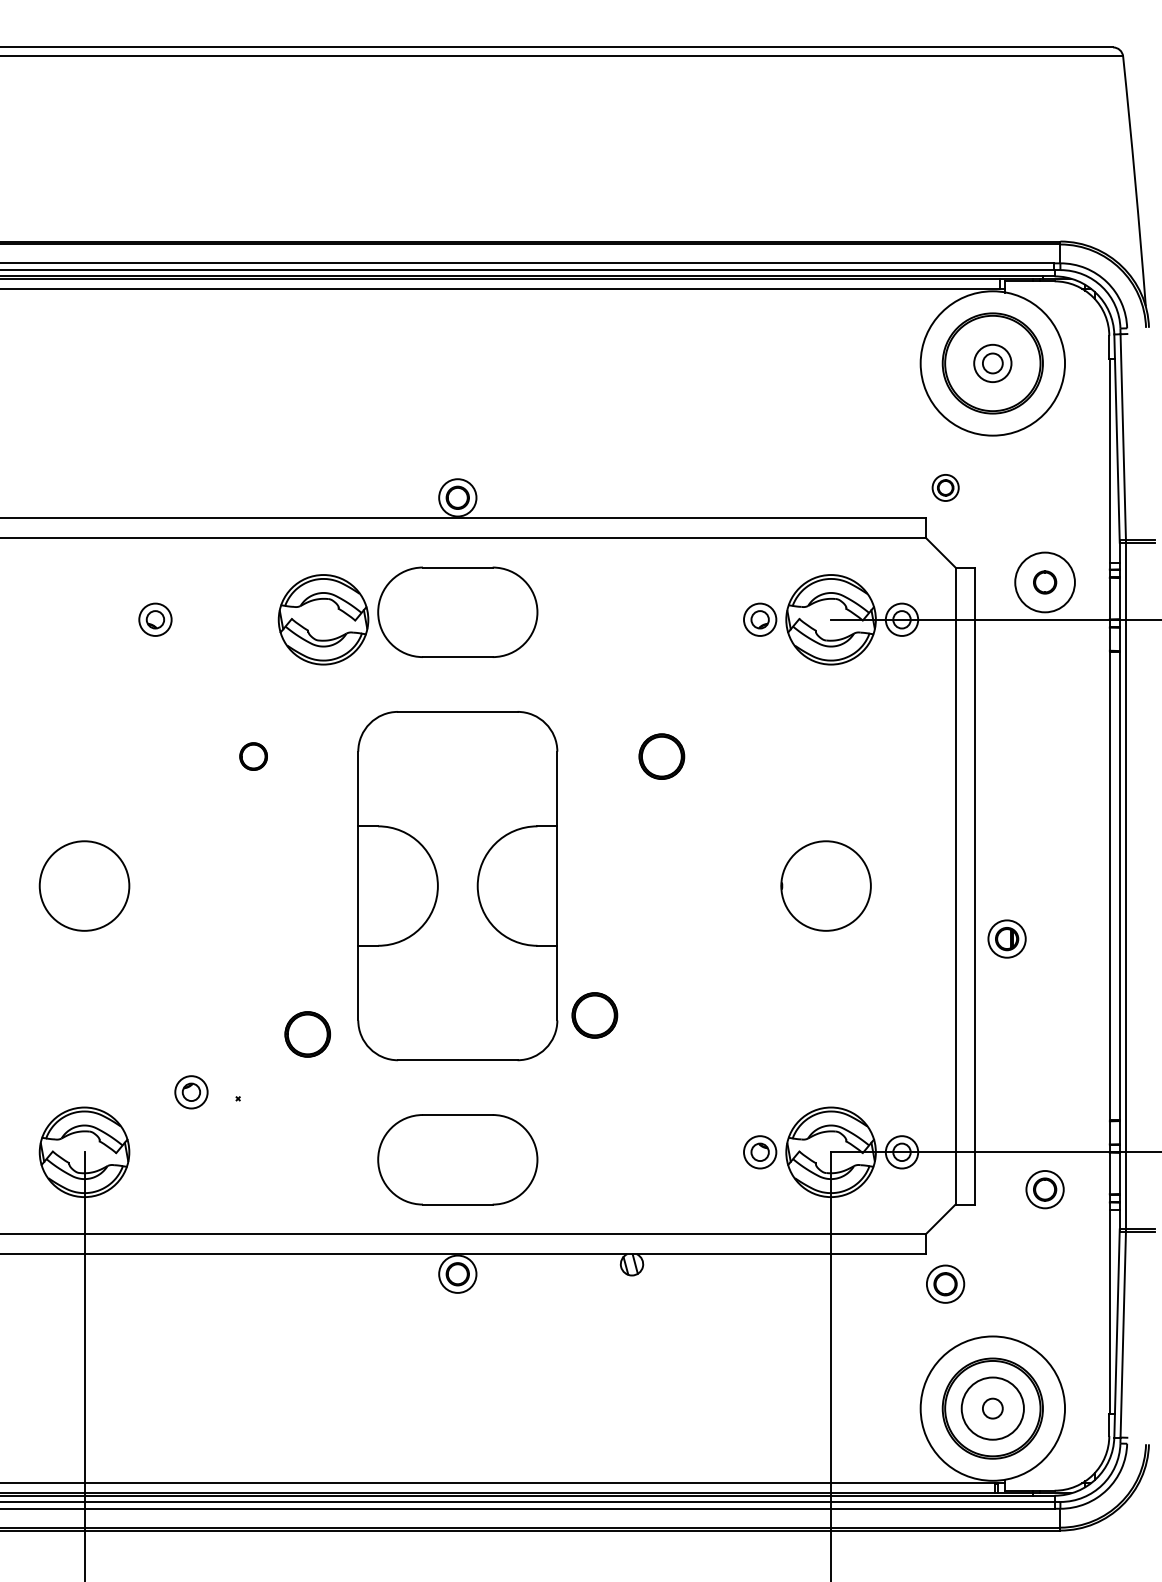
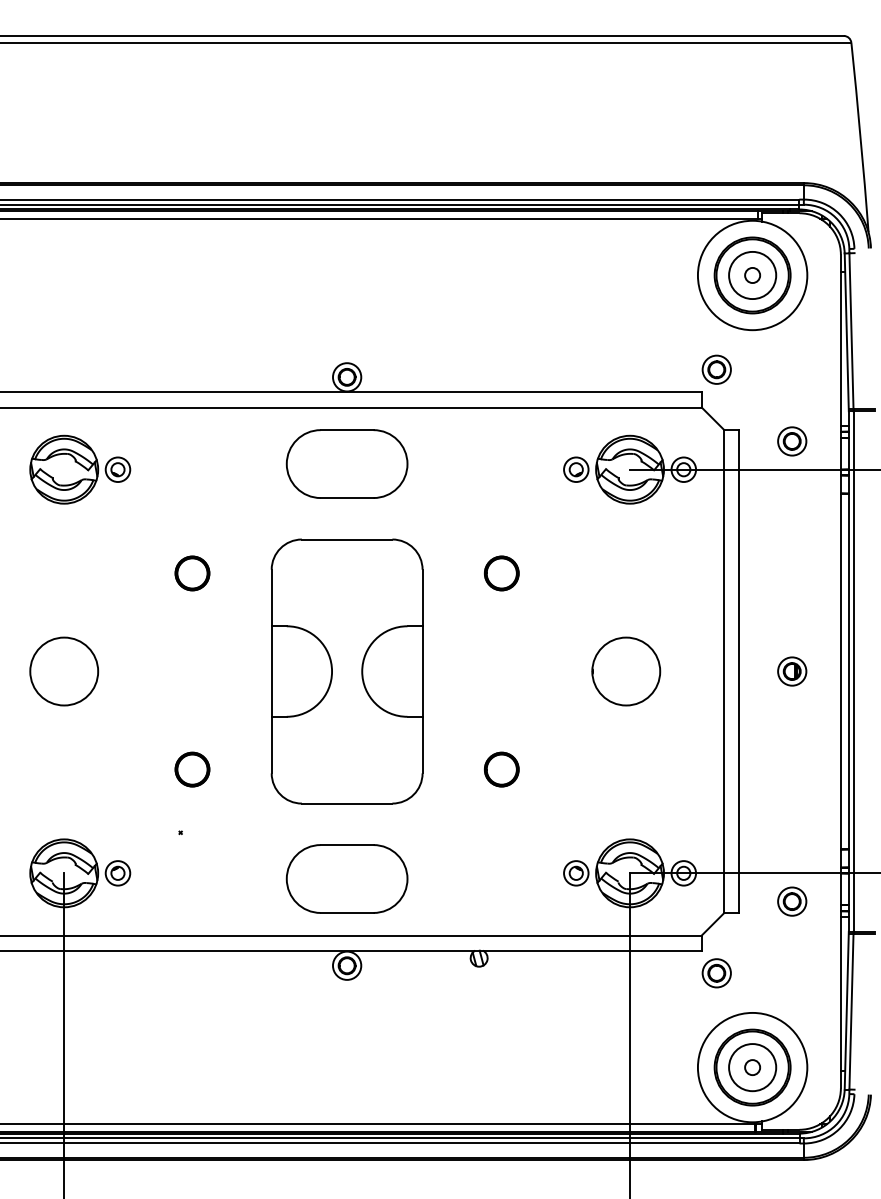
circle: (992, 363) -> (752, 275), size x1.67
part: (945, 487) -> (716, 369), size x1.43
circle: (1044, 582) -> (791, 441), size x0.62
part: (323, 619) -> (64, 469), moved
part: (253, 756) -> (192, 573), size x1.67
part: (1006, 938) -> (791, 671), moved
part: (594, 1015) -> (501, 769), moved
part: (307, 1034) -> (192, 769), moved
part: (191, 1092) -> (118, 873), moved

